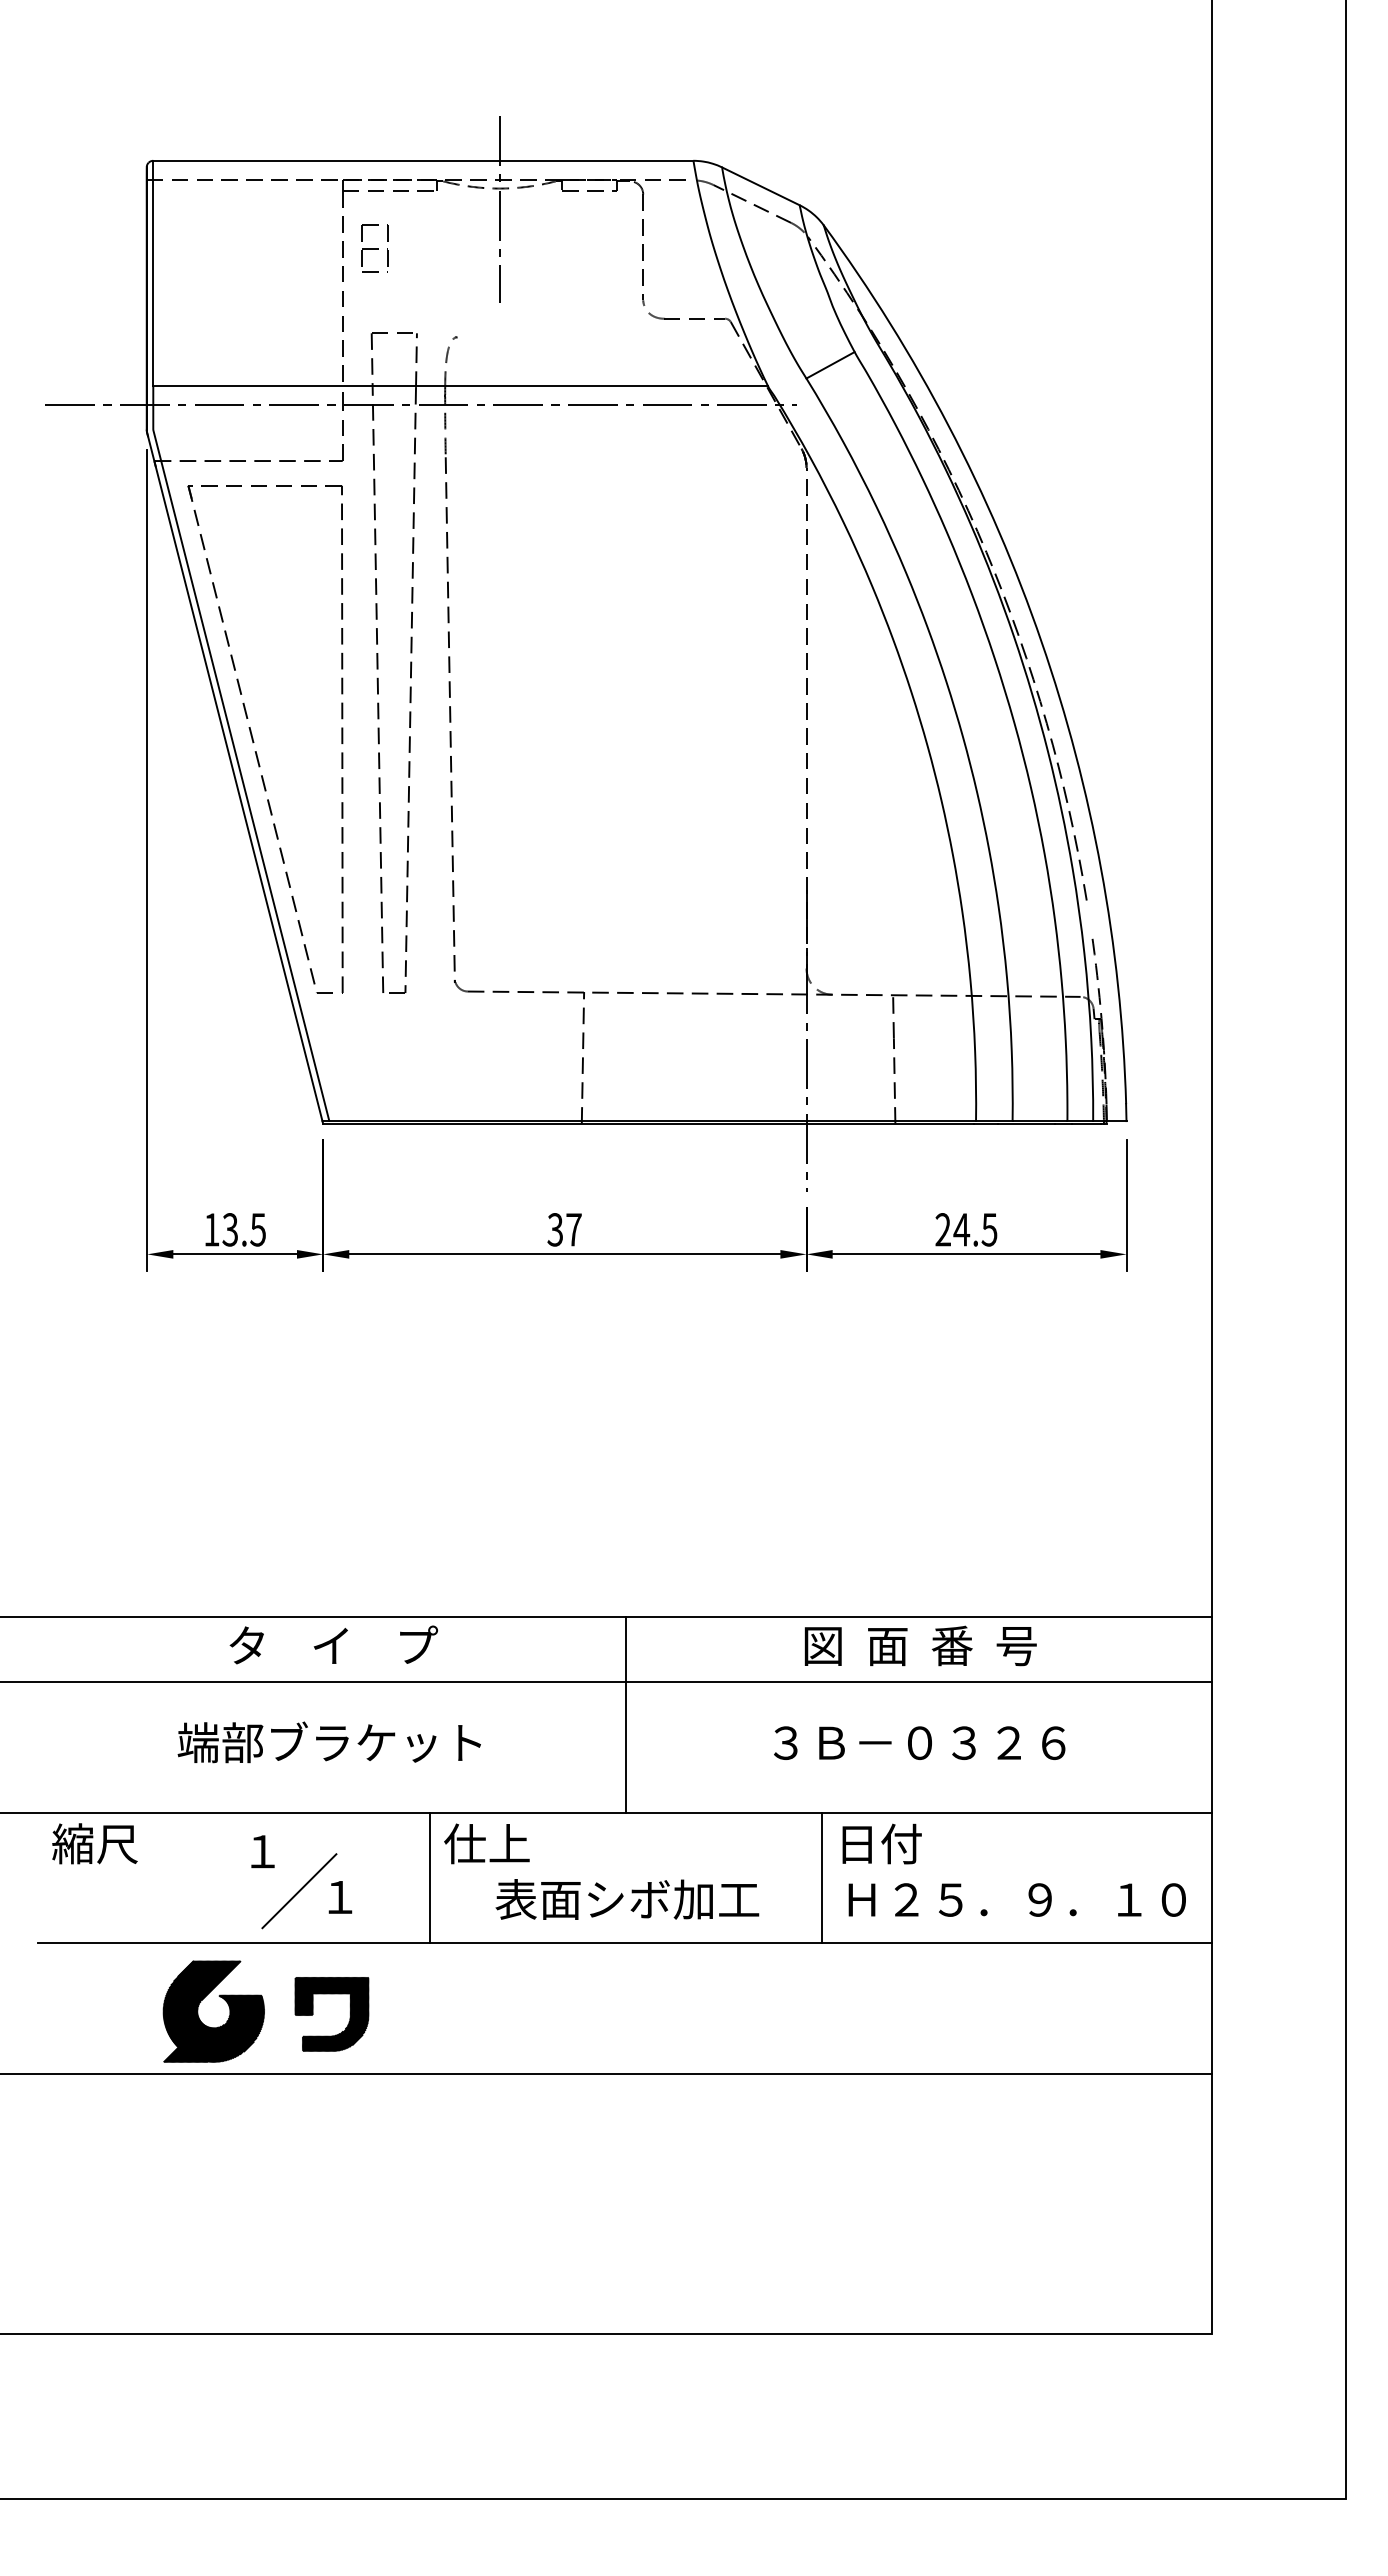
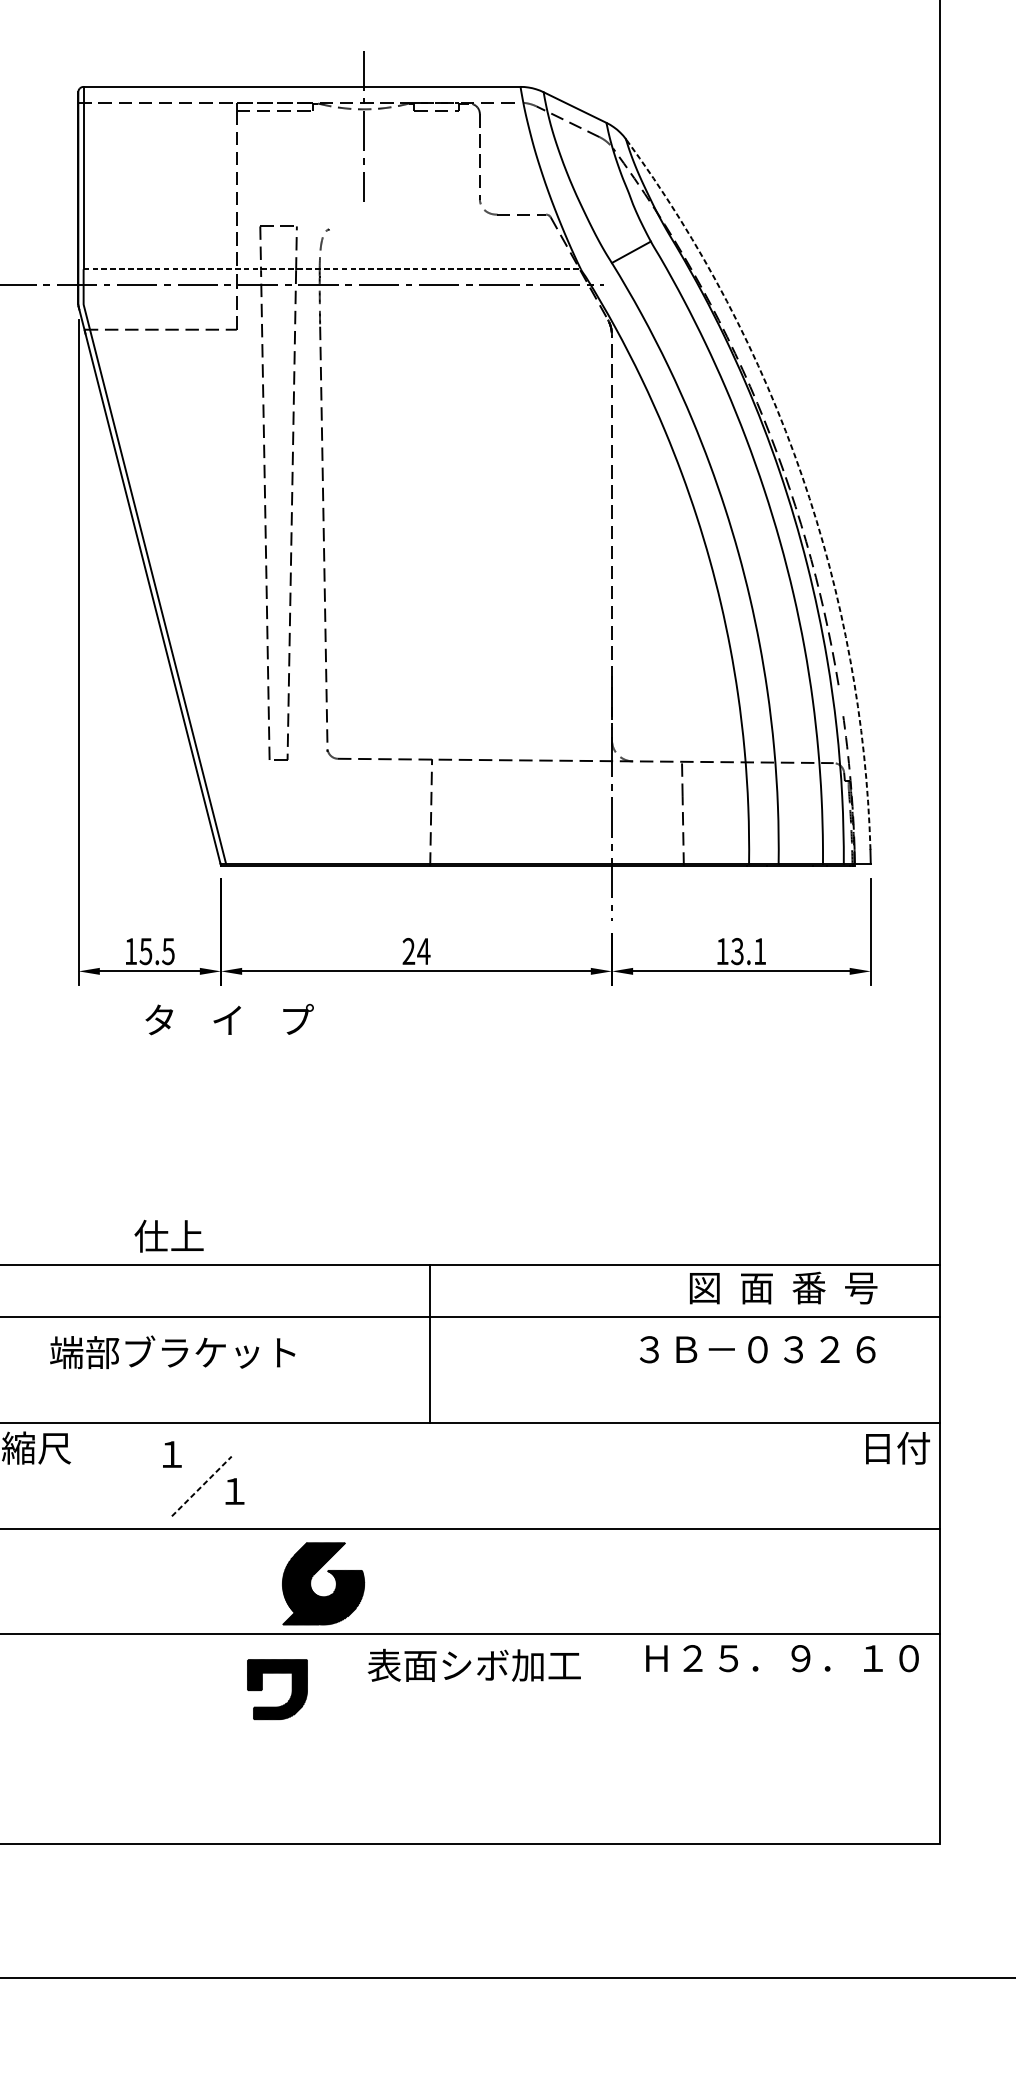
part: (374, 248) -> (262, 157), removed
line: (461, 386) -> (332, 269), solid -> dashed
arc: (1041, 641) -> (802, 475), solid -> dashed
part: (254, 741) -> (165, 556), removed
text: (229, 1229) -> (145, 951), 13.5 -> 15.5
text: (564, 1229) -> (416, 951), 37 -> 24
text: (966, 1229) -> (741, 951), 24.5 -> 13.1
text: (333, 1644) -> (229, 1019), moved
text: (920, 1645) -> (783, 1287), moved
line: (626, 1714) -> (429, 1343), moved
text: (328, 1742) -> (171, 1352), moved
text: (919, 1742) -> (757, 1349), moved
text: (486, 1843) -> (168, 1235), moved
text: (881, 1843) -> (897, 1447), moved
line: (430, 1877) -> (307, 1475), removed
line: (822, 1877) -> (624, 1475), removed
line: (299, 1890) -> (201, 1485), solid -> dashed
text: (627, 1899) -> (474, 1665), moved
text: (1016, 1899) -> (781, 1658), moved
part: (201, 2002) -> (313, 1576), moved
part: (313, 2014) -> (262, 1689), moved

